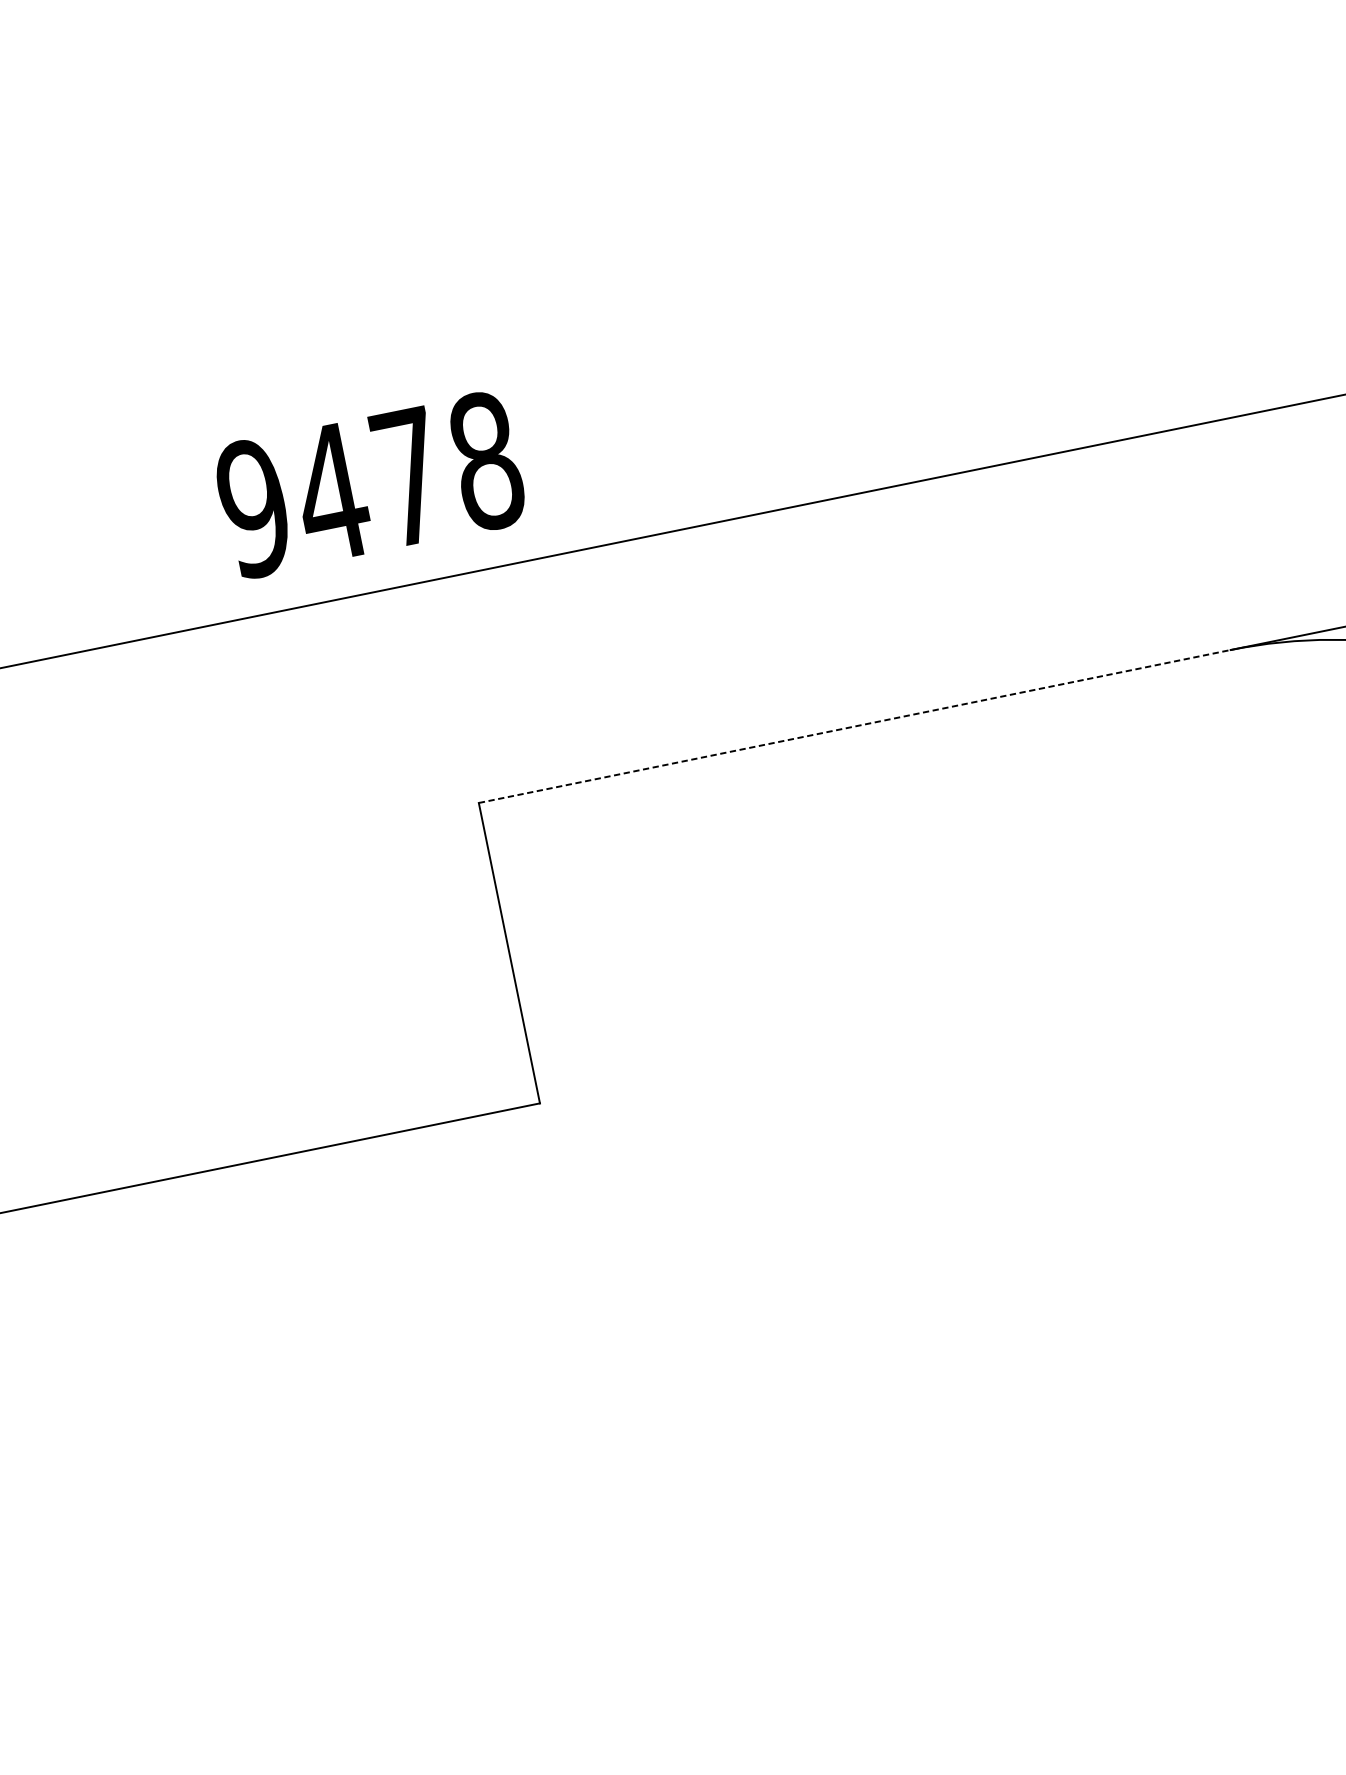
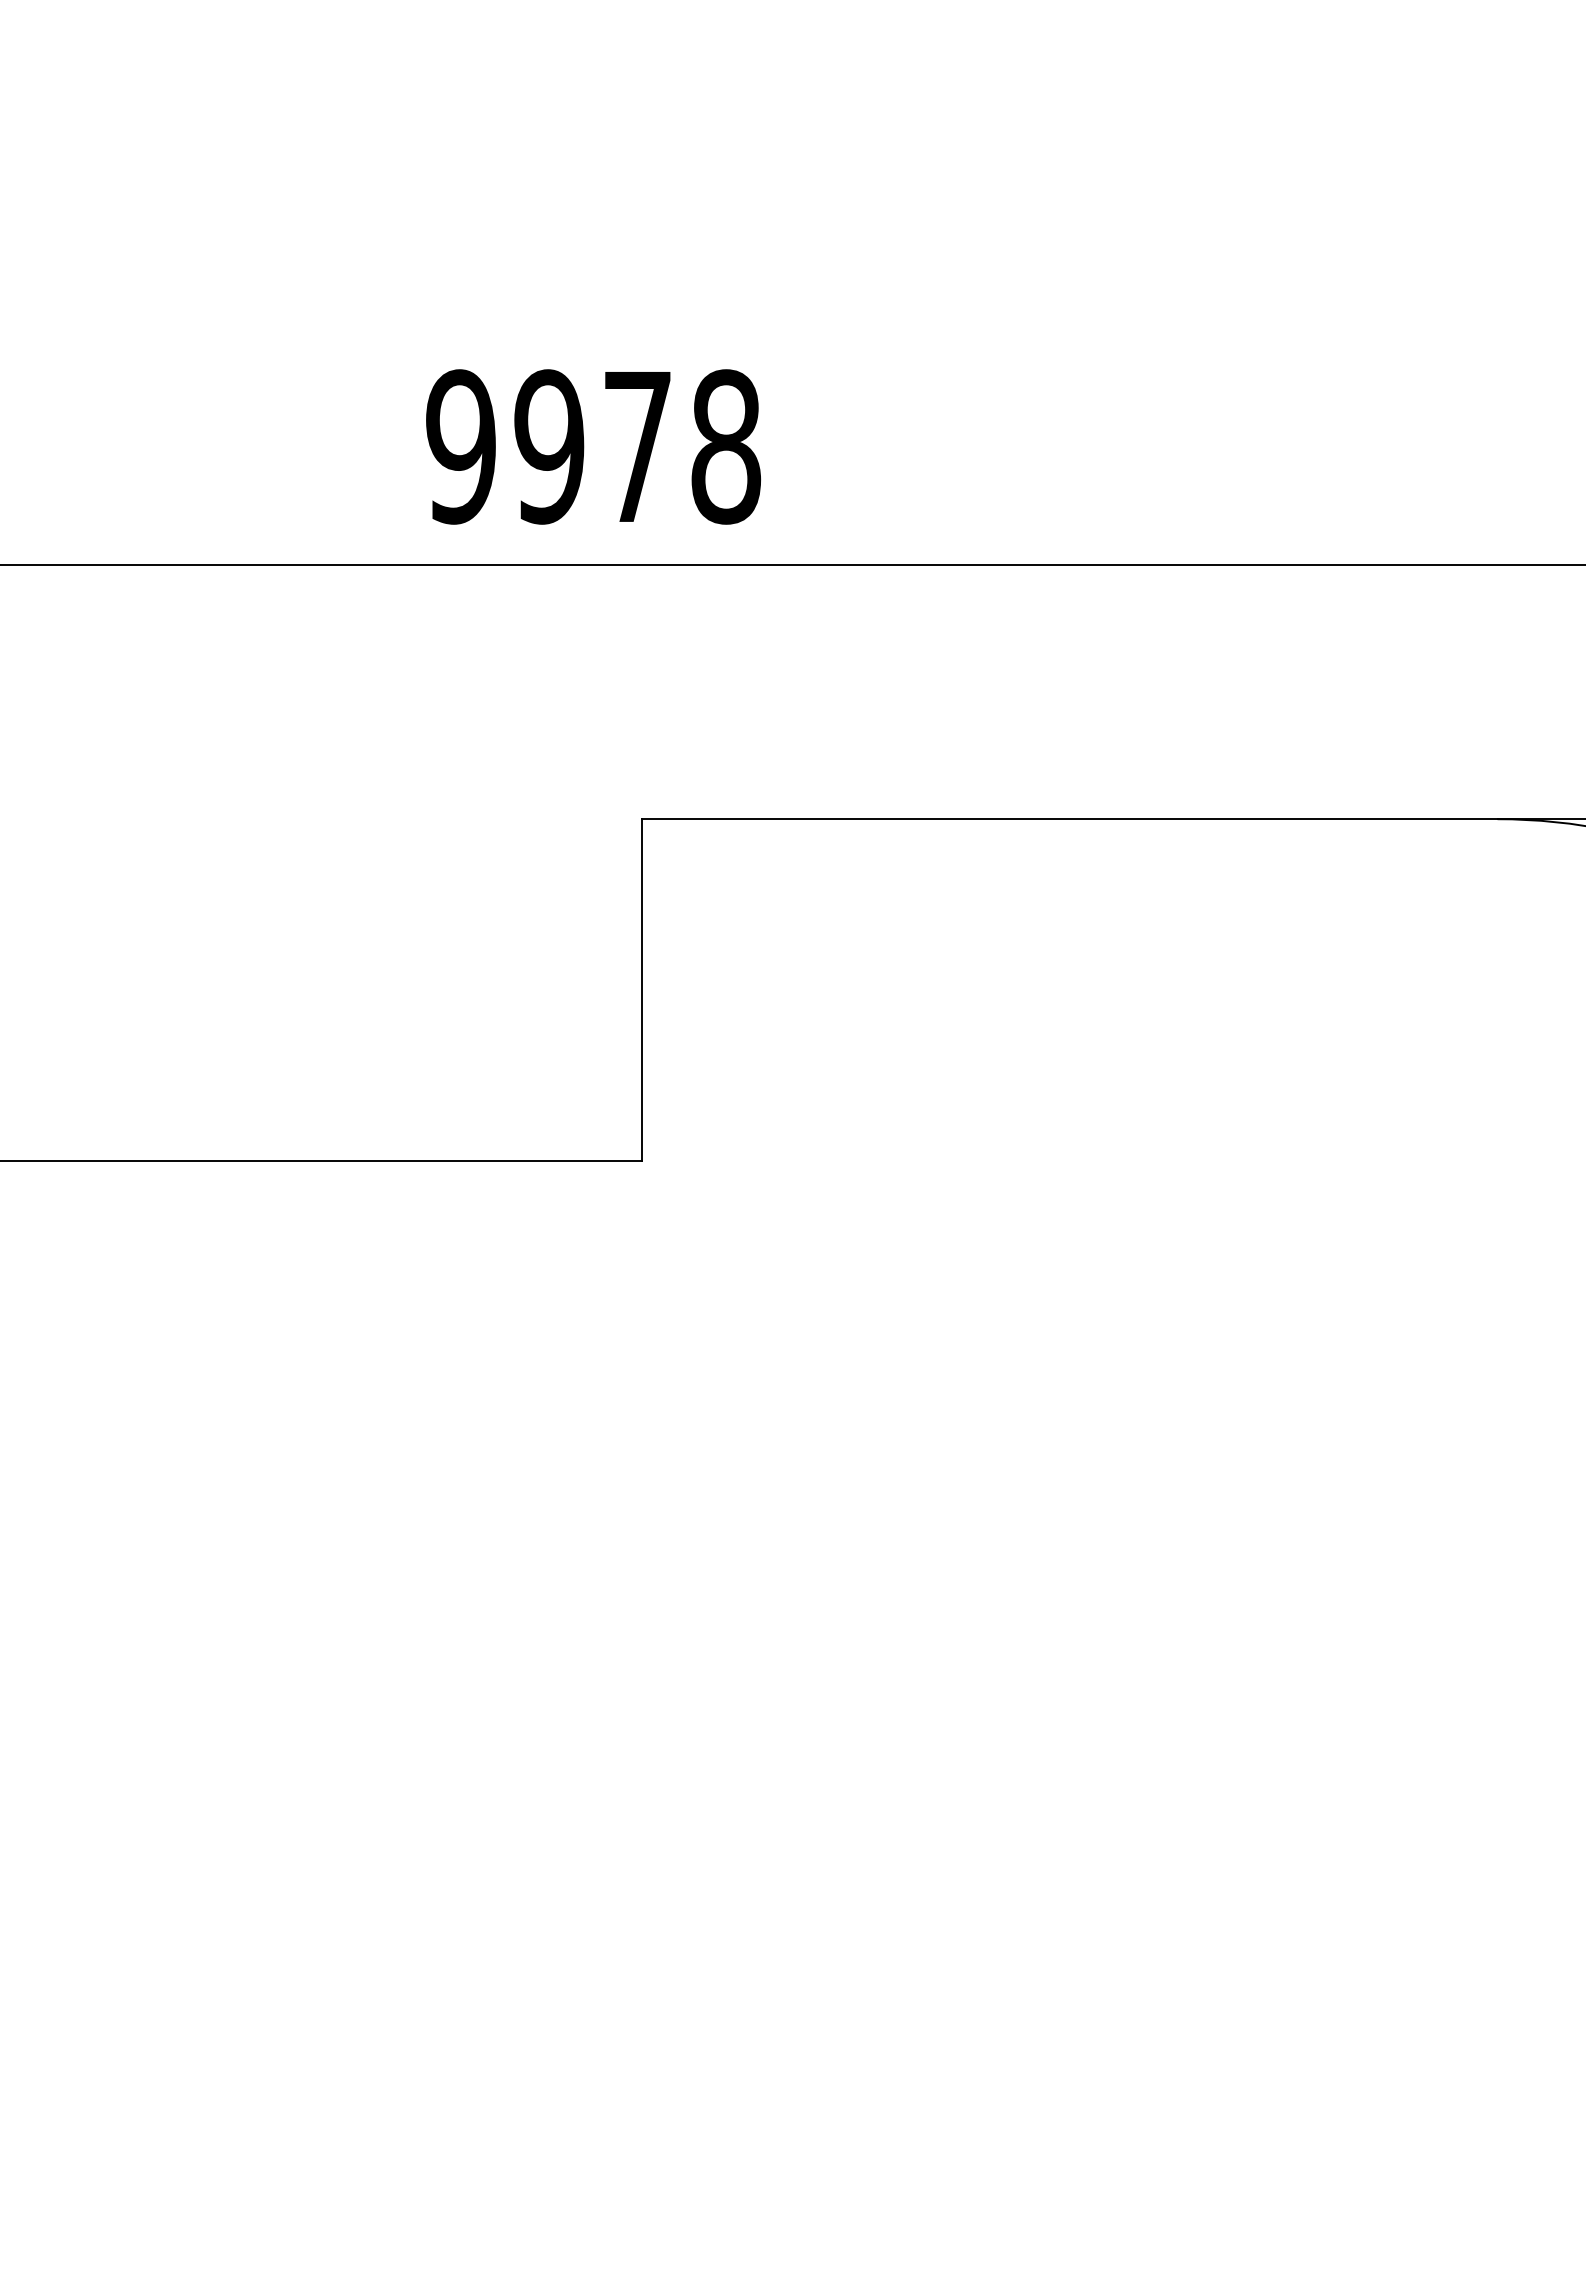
text: (331, 492) -> (549, 446), 9478 -> 9978
line: (855, 726) -> (1070, 819), dashed -> solid

